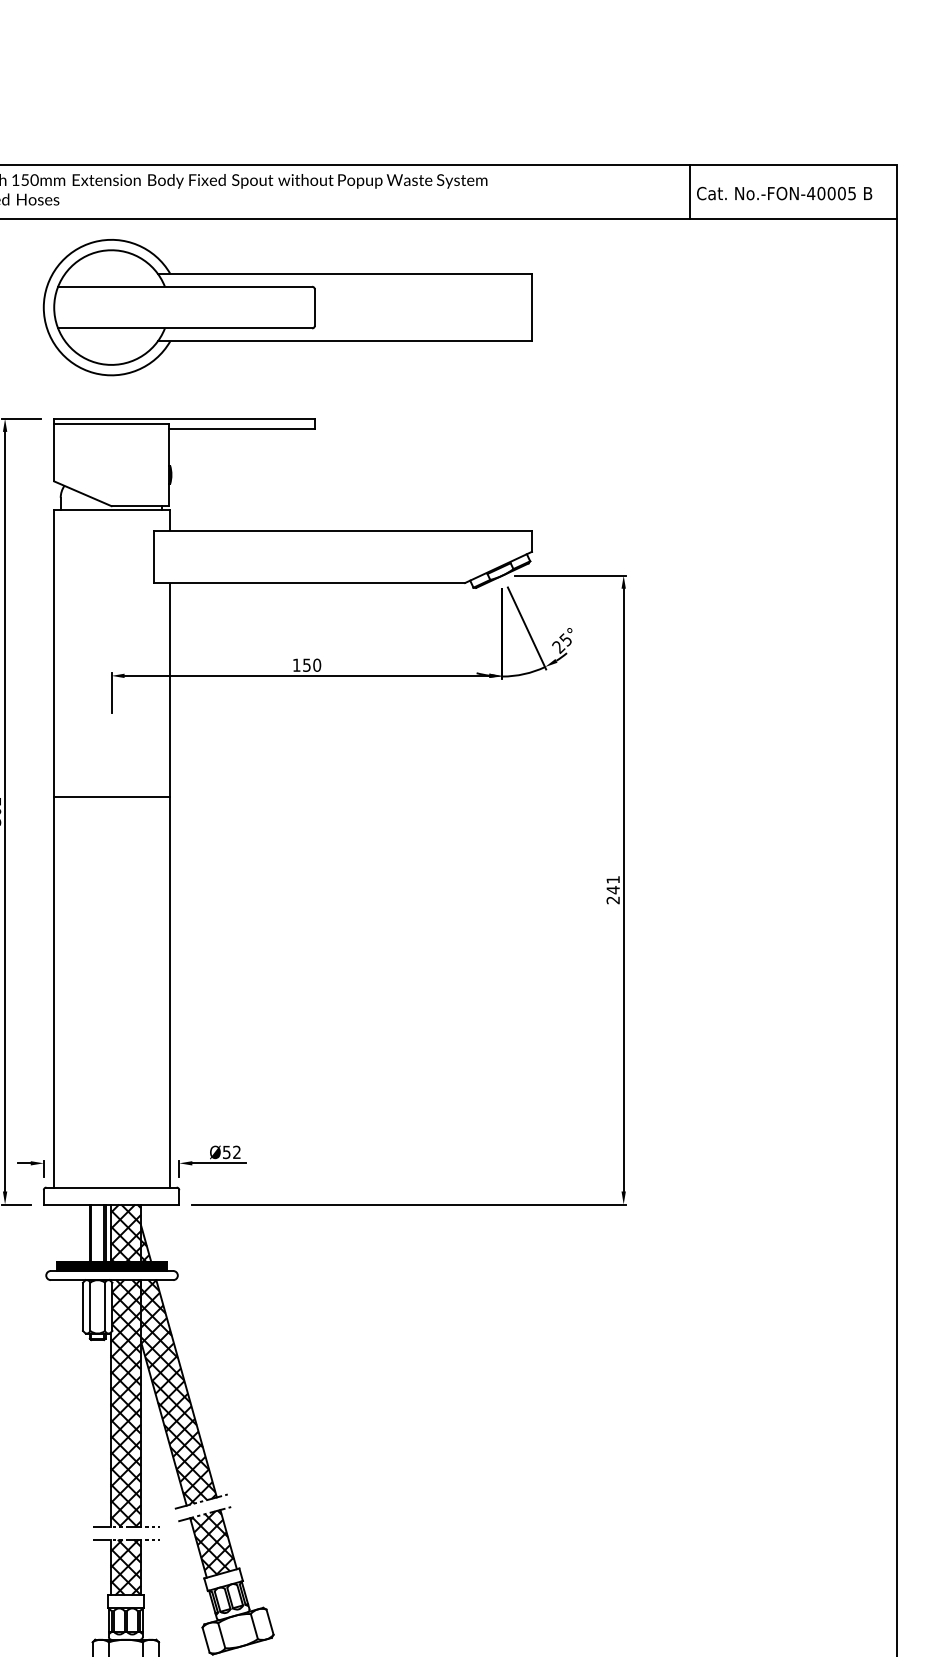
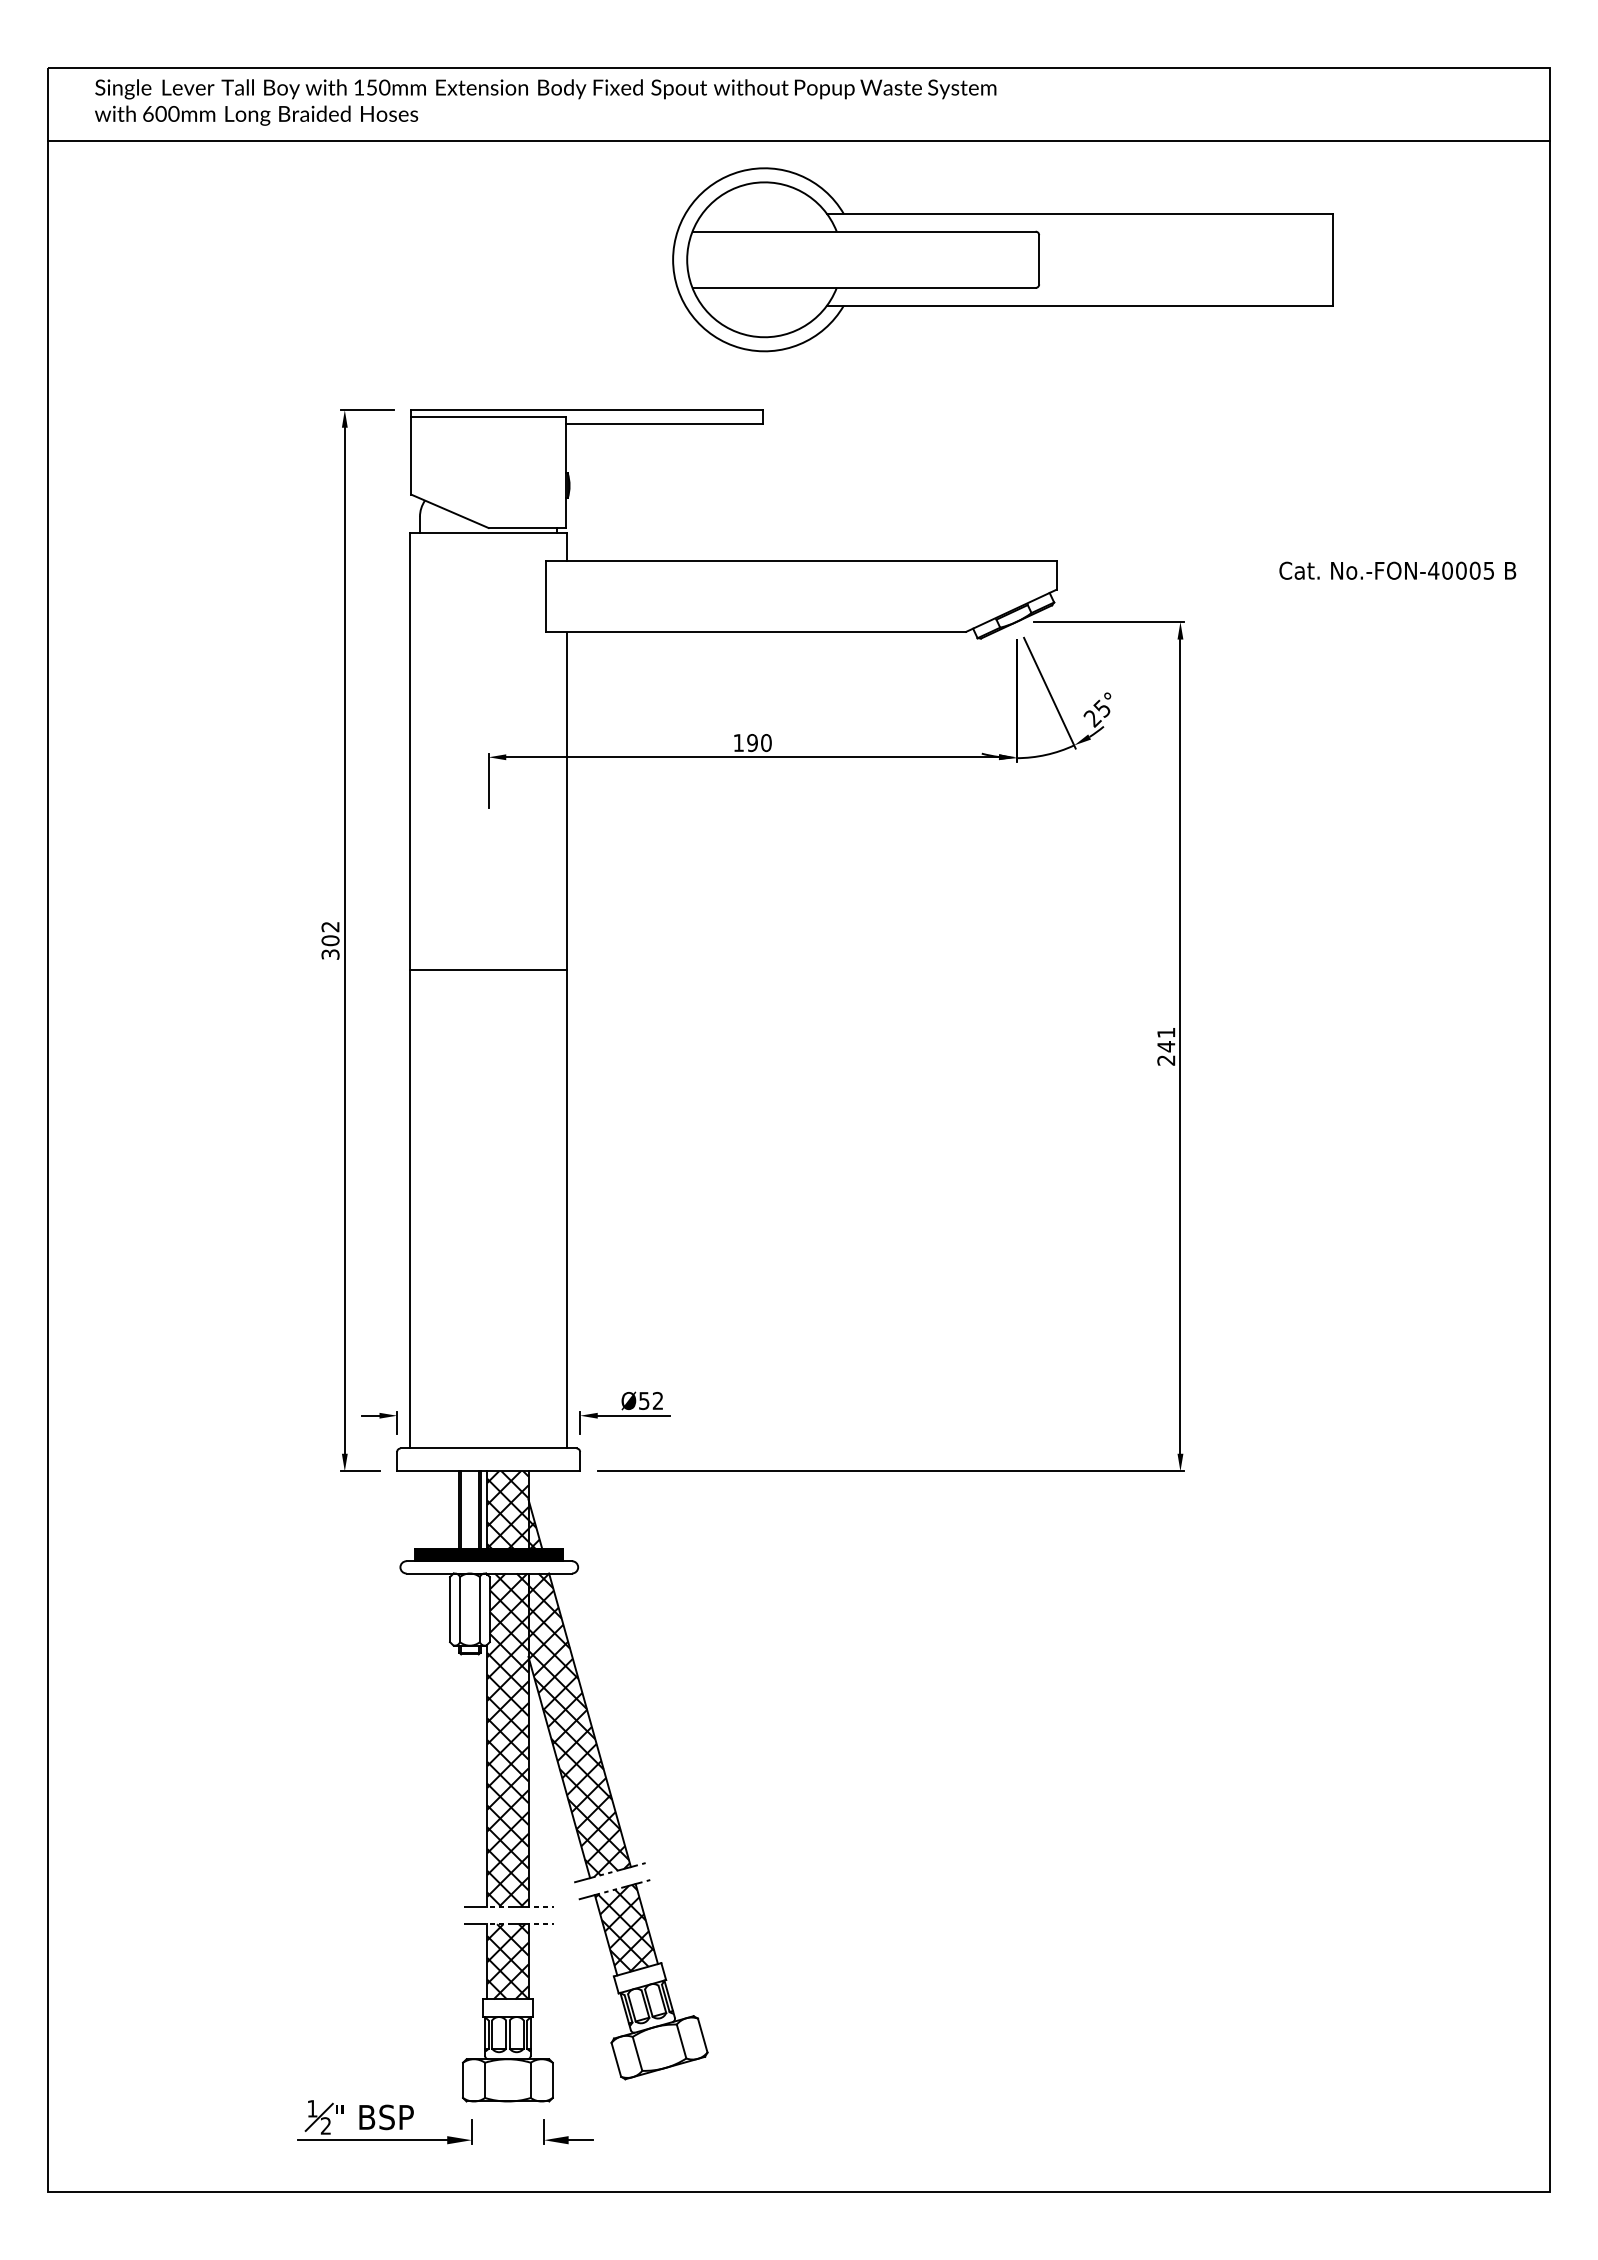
line: (689, 191) -> (1269, 103), removed
text: (784, 193) -> (1397, 570), moved
part: (287, 307) -> (1002, 259), moved
text: (306, 664) -> (752, 742), 150 -> 190
line: (111, 796) -> (488, 969), moved

